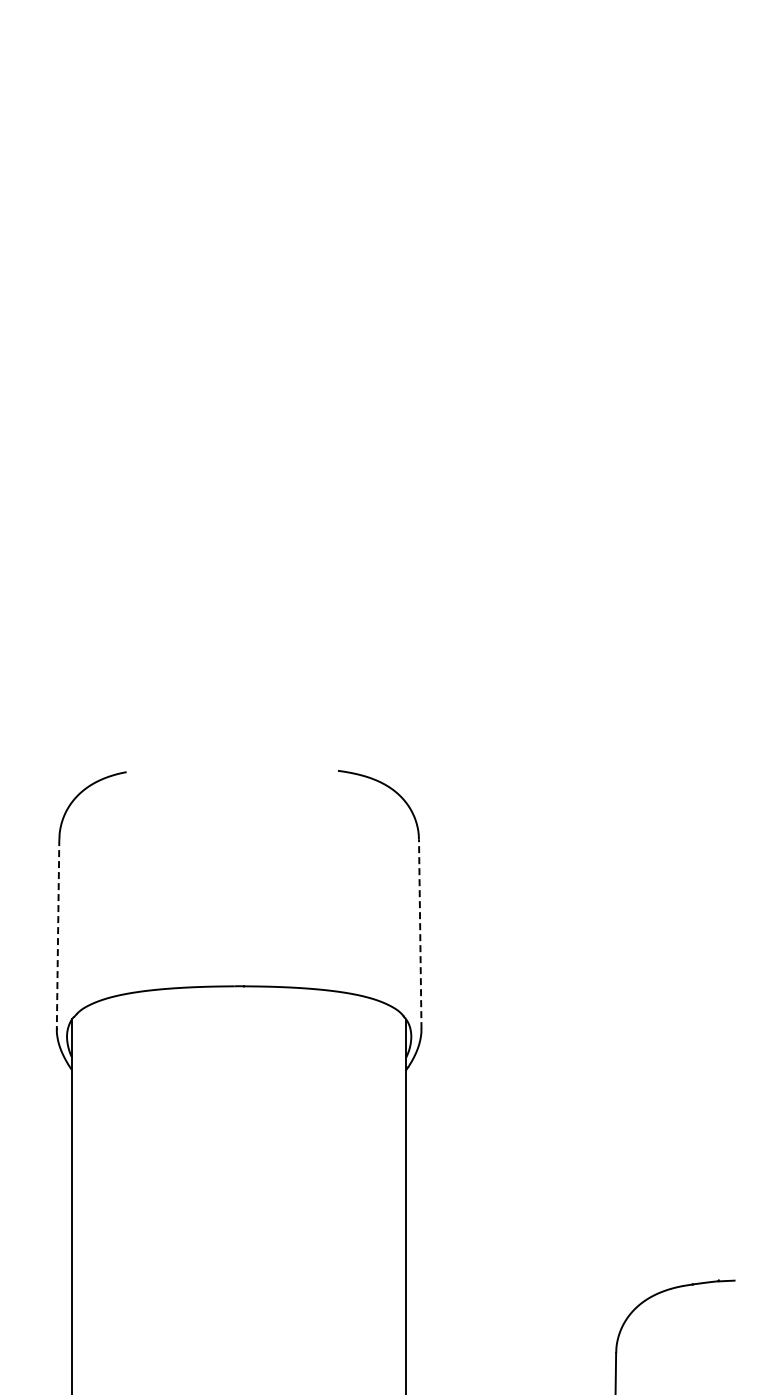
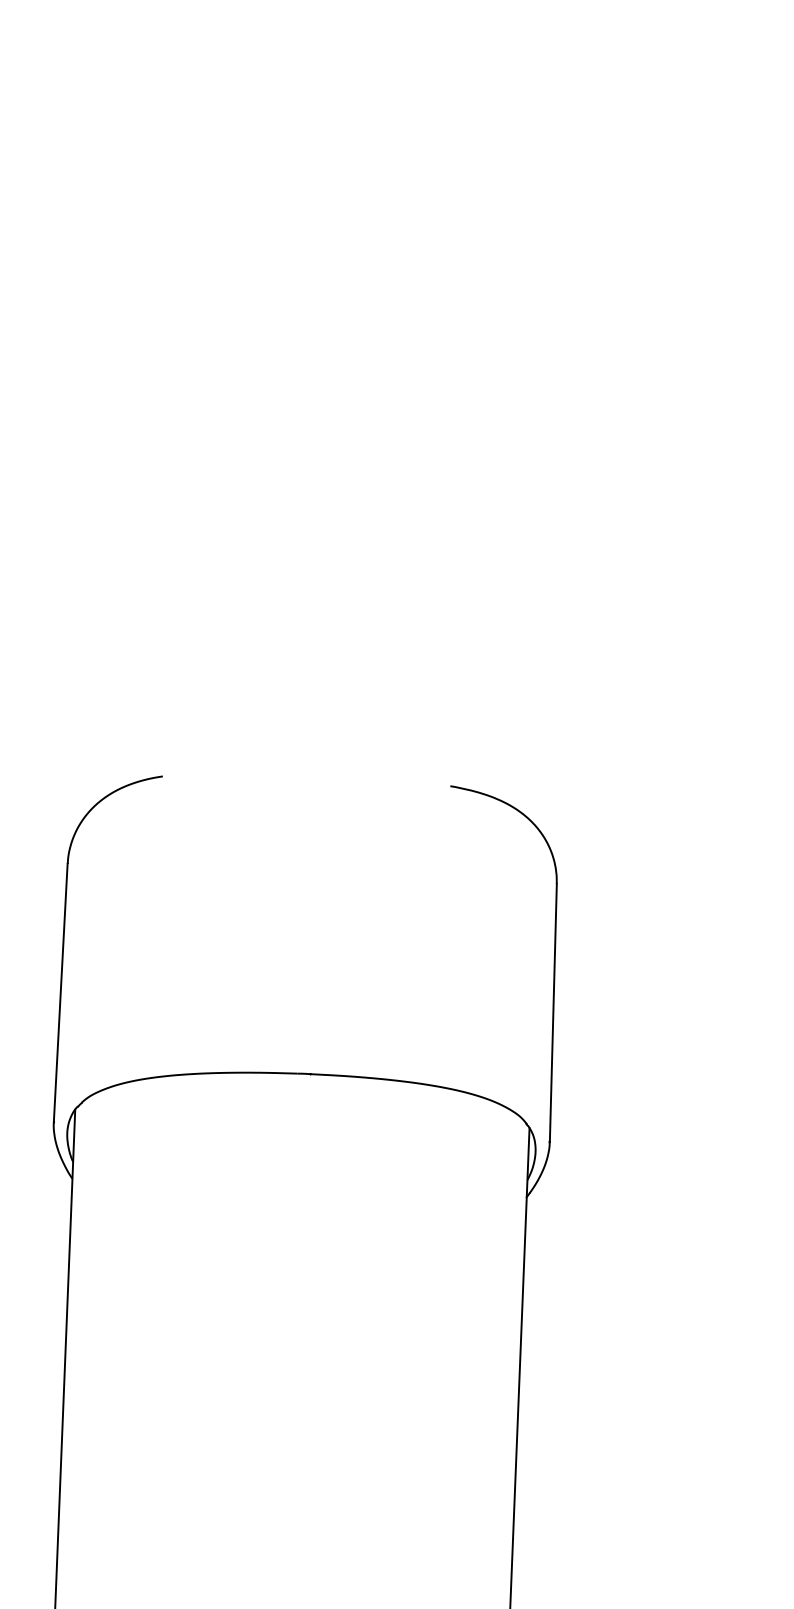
line: (58, 934) -> (61, 993), dashed -> solid
line: (420, 934) -> (553, 1013), dashed -> solid

